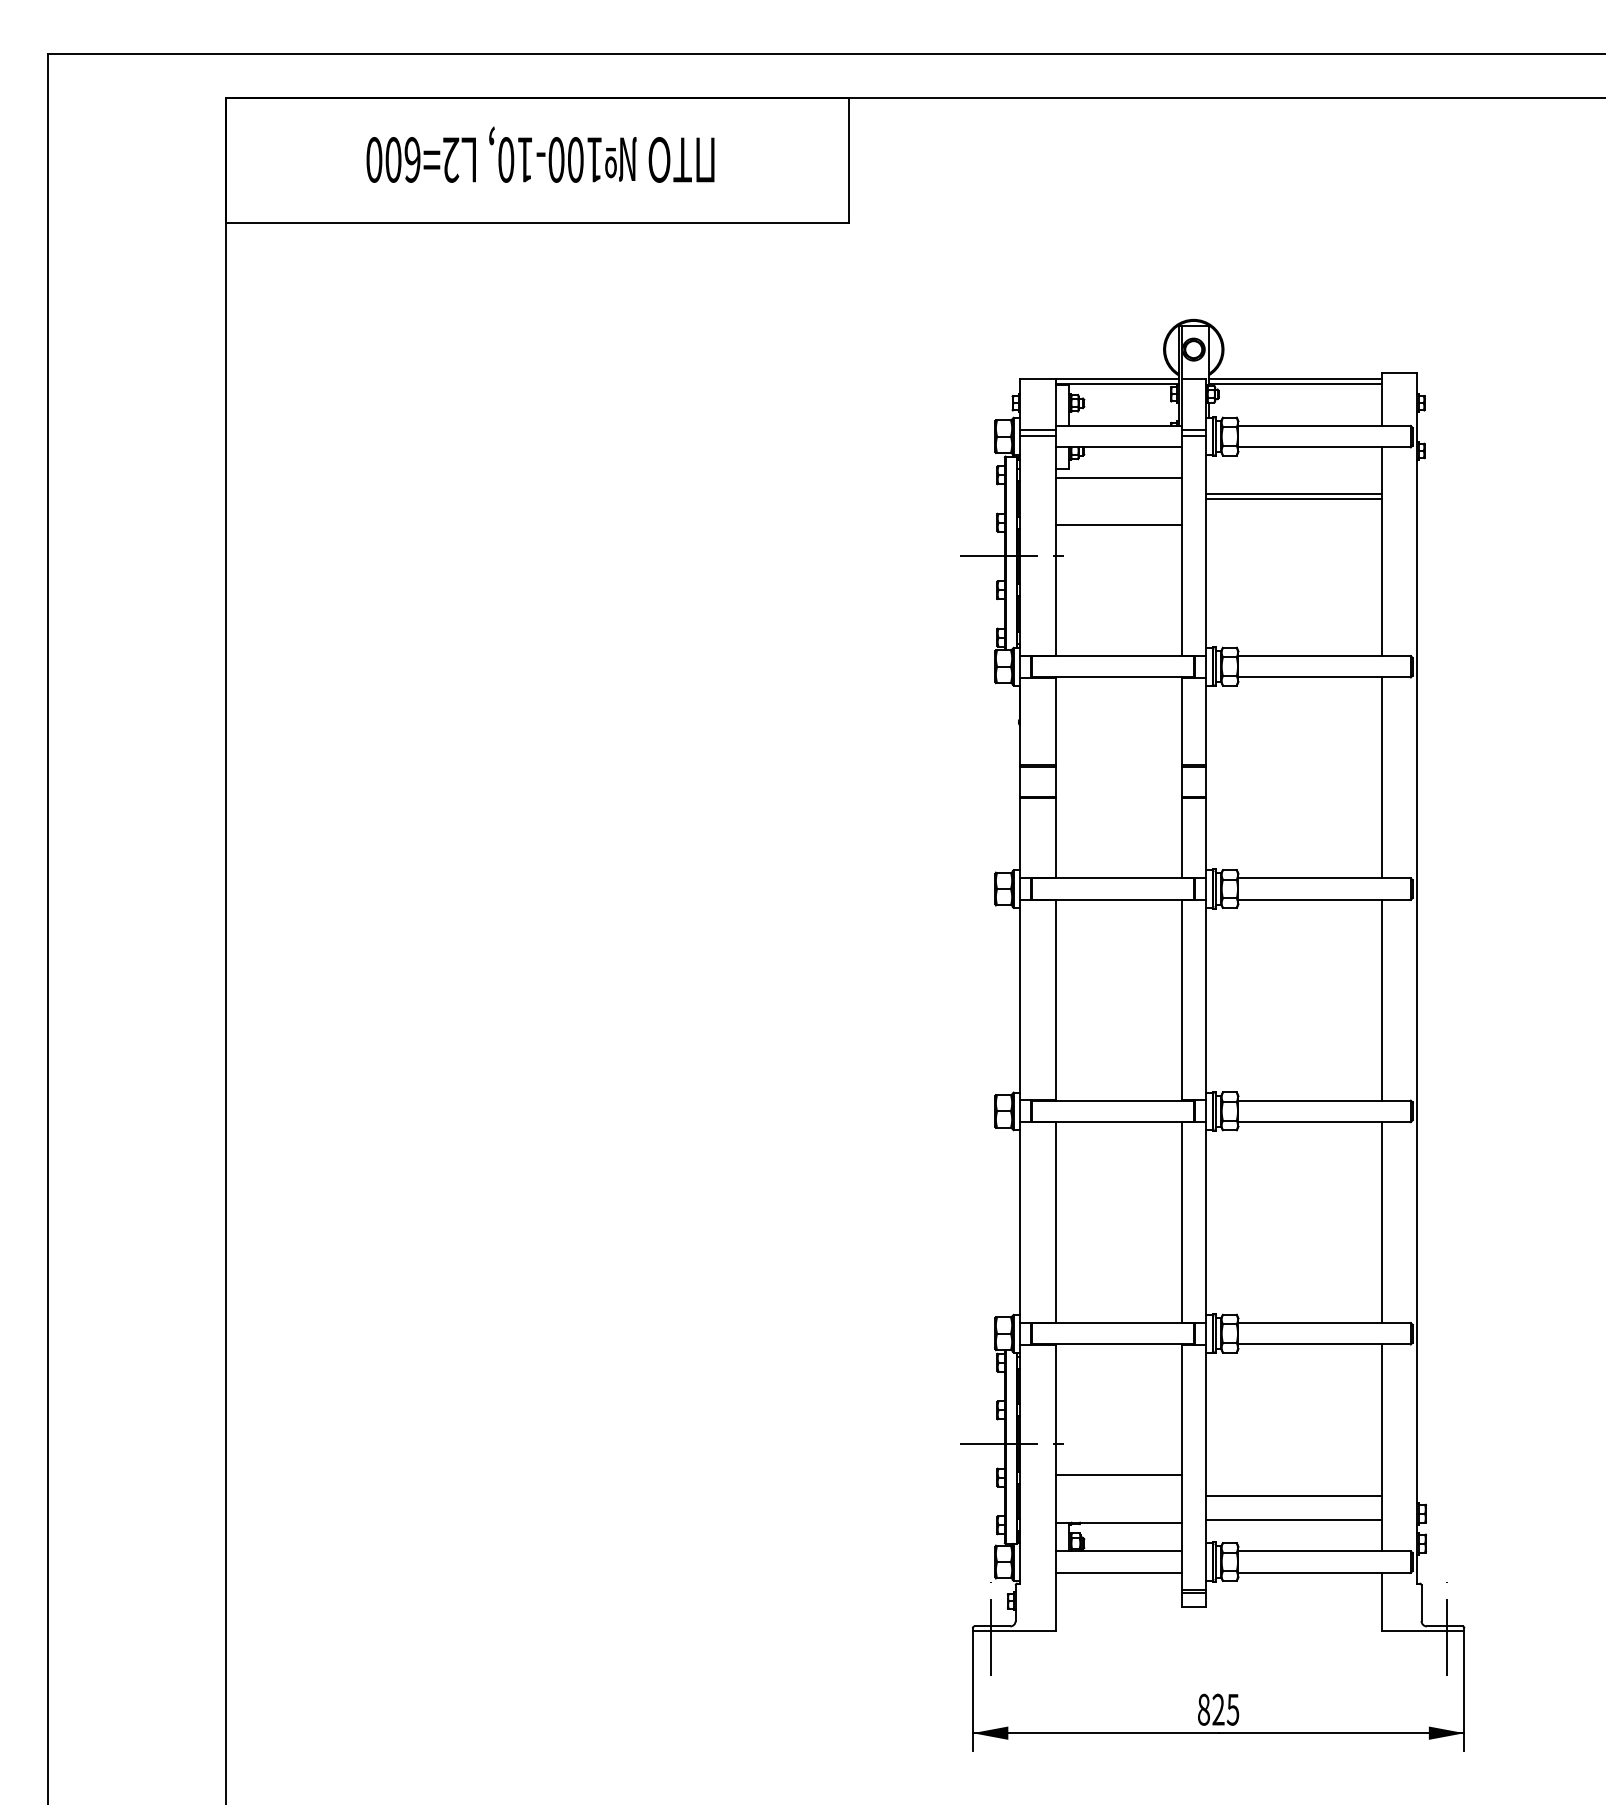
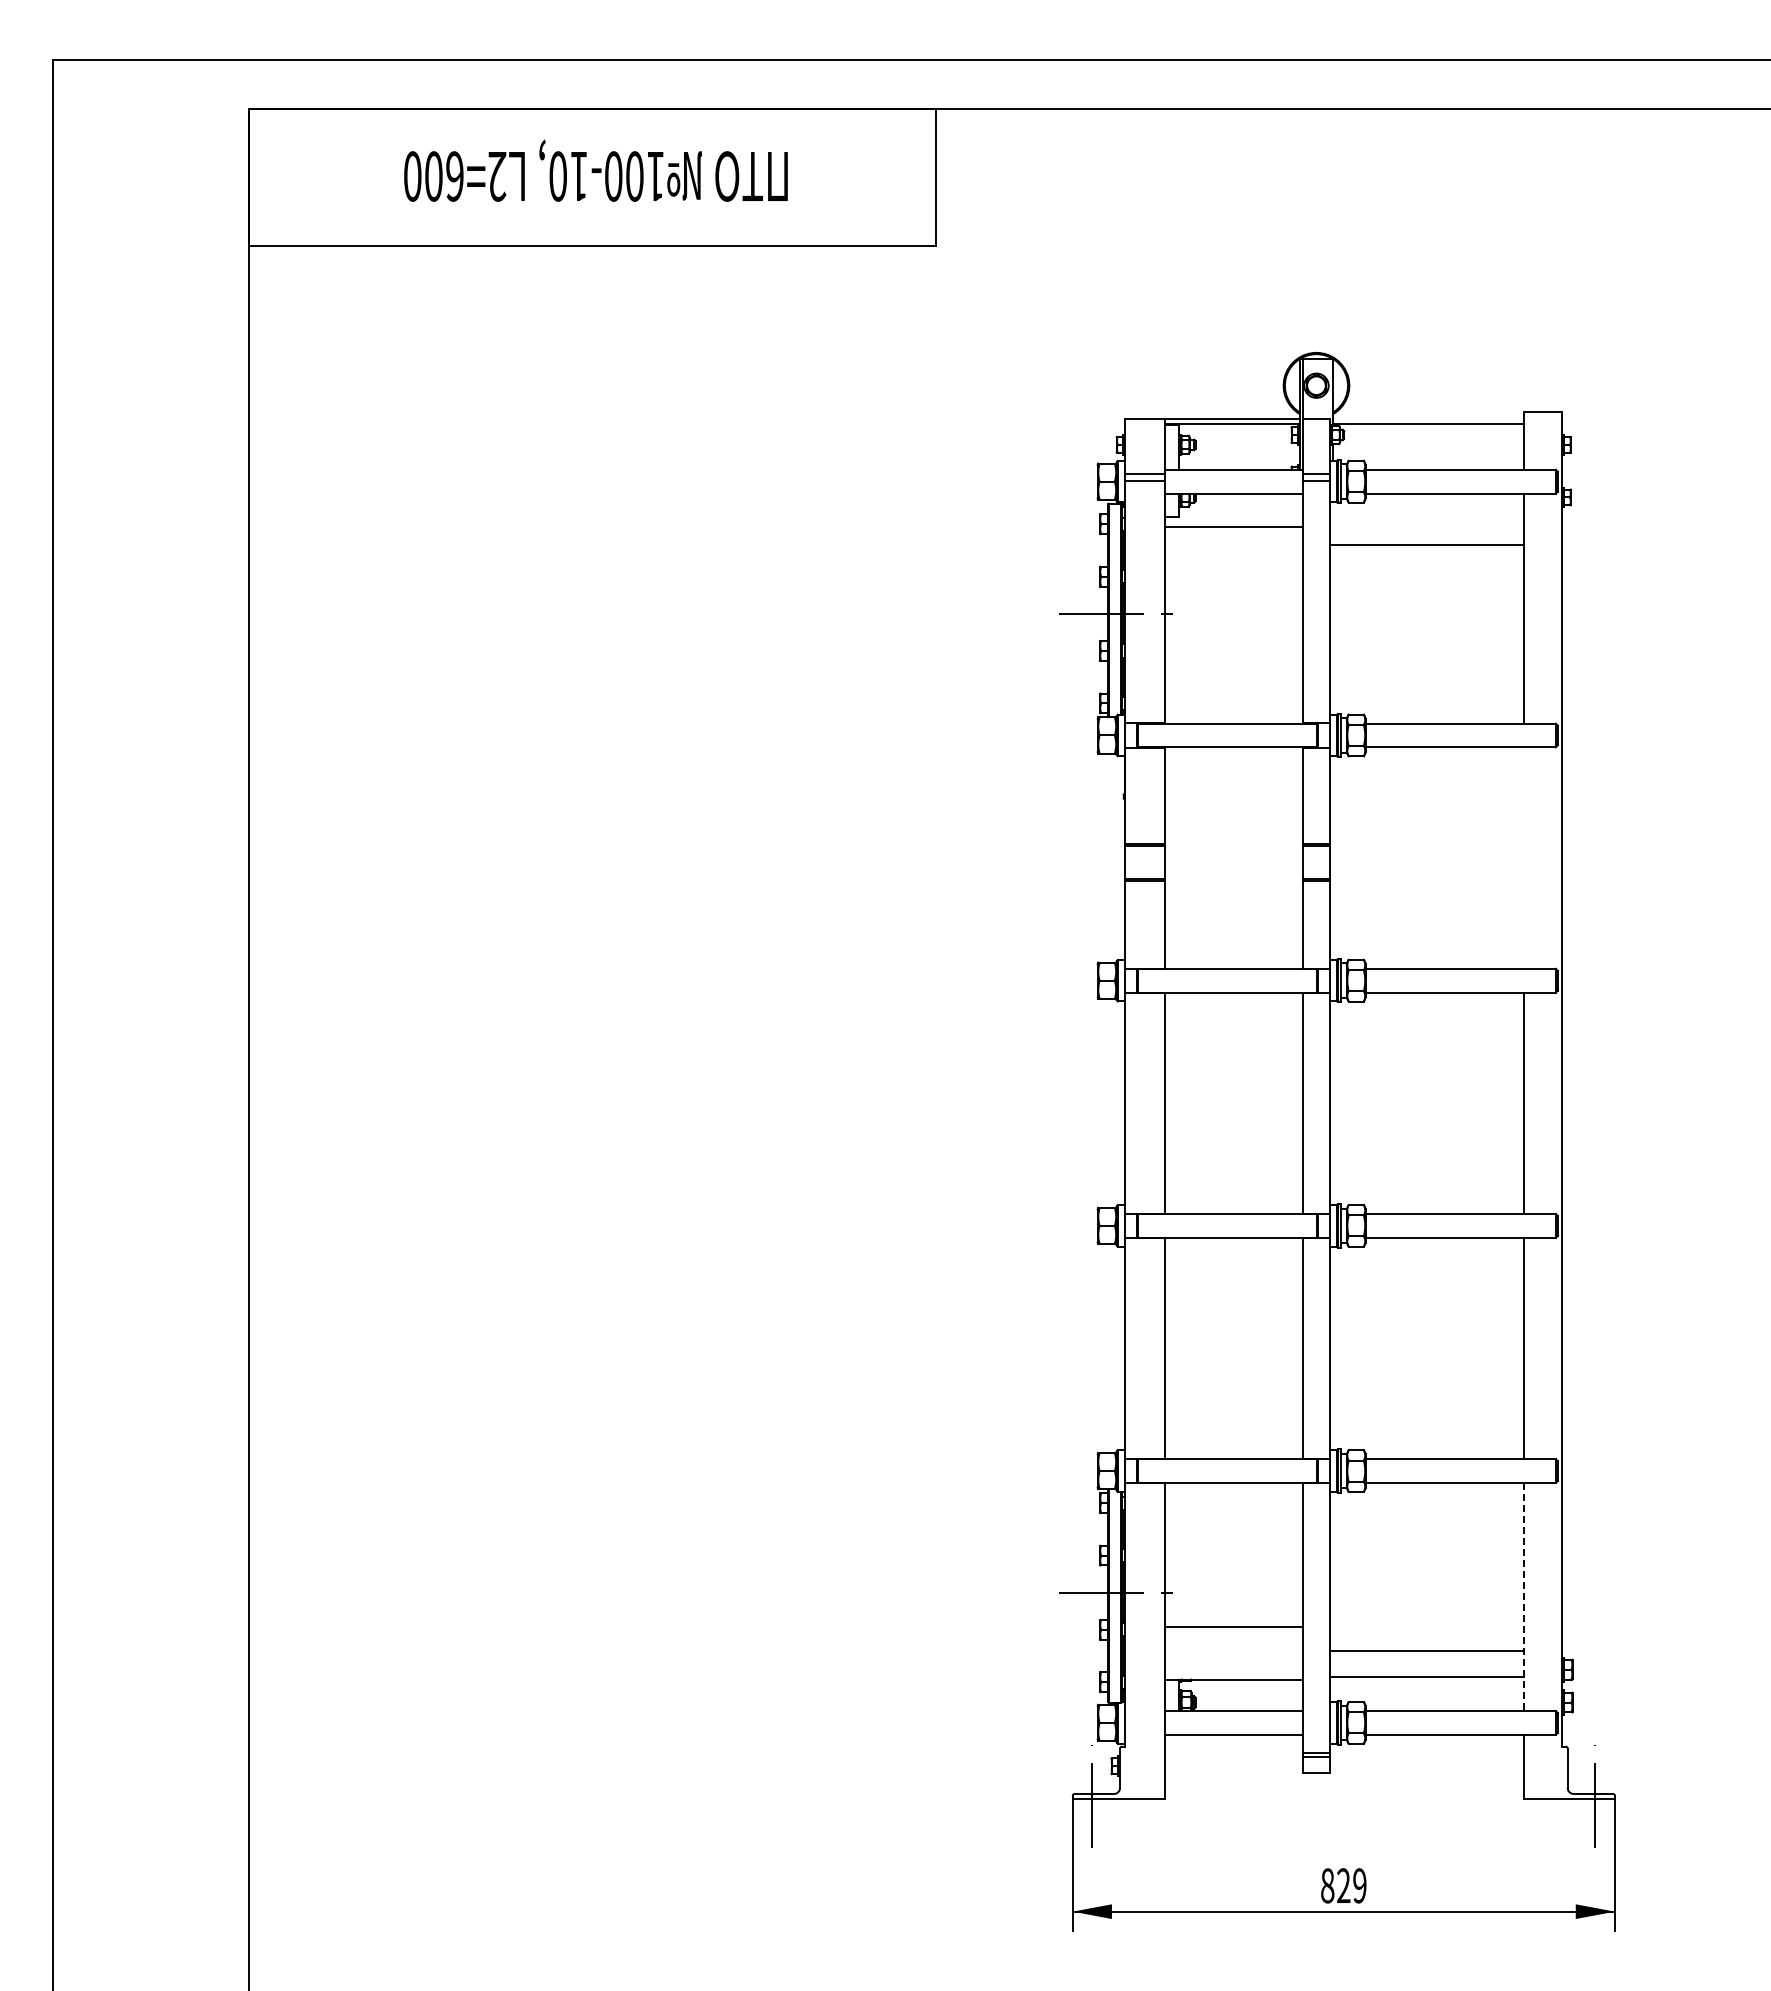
line: (1295, 379) -> (1428, 418), removed
line: (1293, 499) -> (1426, 550), removed
line: (1118, 525) -> (1233, 579), removed
line: (1382, 777) -> (1524, 857), removed
line: (1382, 1448) -> (1524, 1597), solid -> dashed
text: (1232, 1709) -> (1359, 1885), 825 -> 829

